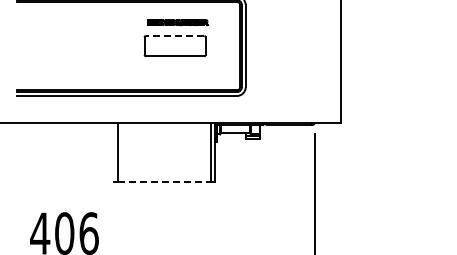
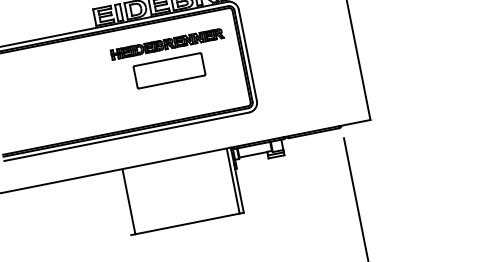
part: (177, 22) -> (166, 44), size x1.67
line: (174, 36) -> (166, 60), dashed -> solid
line: (164, 181) -> (187, 223), dashed -> solid

